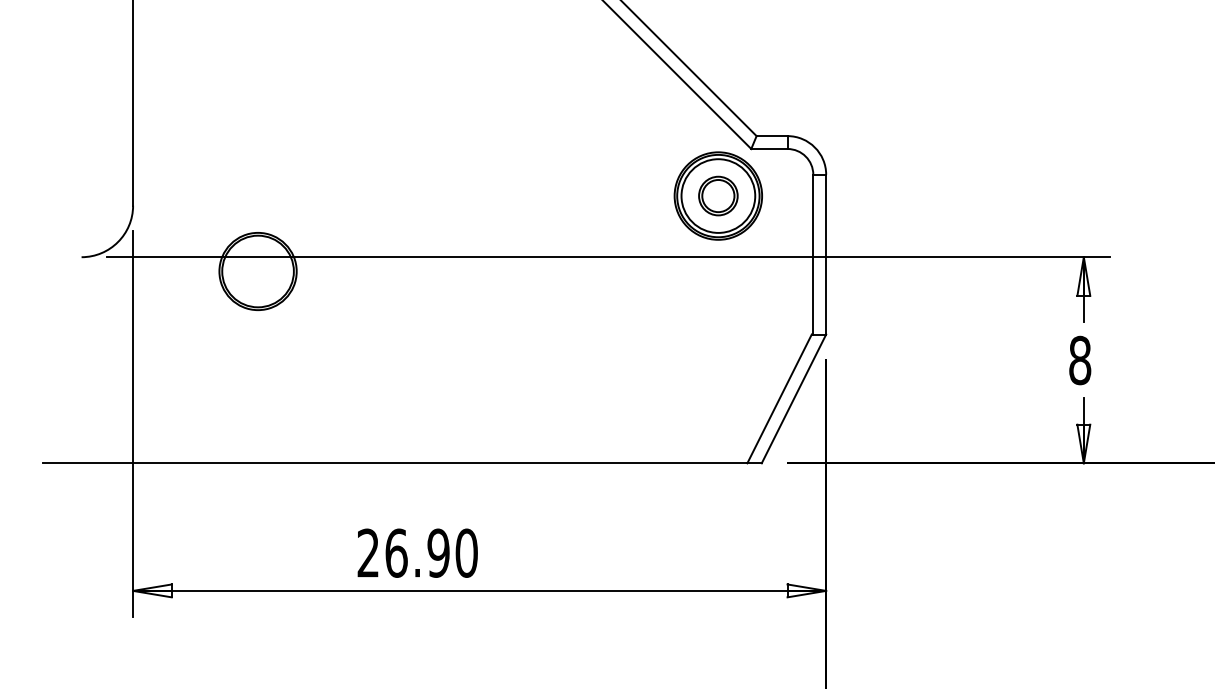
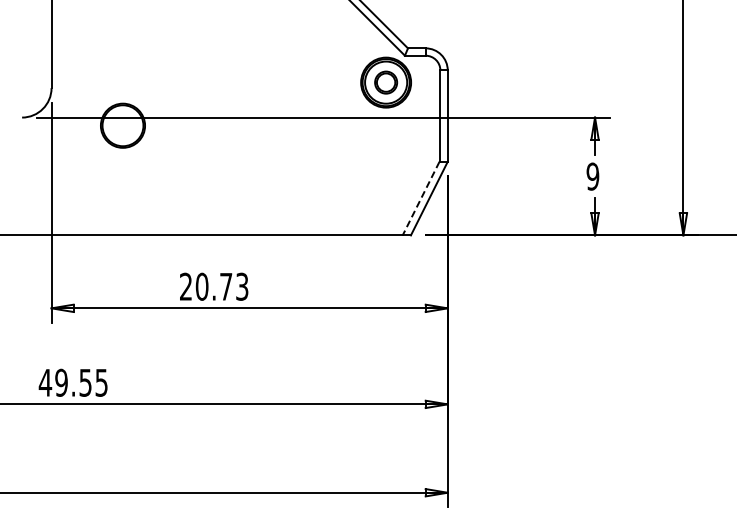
text: (1079, 360) -> (592, 176), 8 -> 9
line: (778, 400) -> (420, 199), solid -> dashed
text: (430, 552) -> (221, 286), 26.90 -> 20.73

